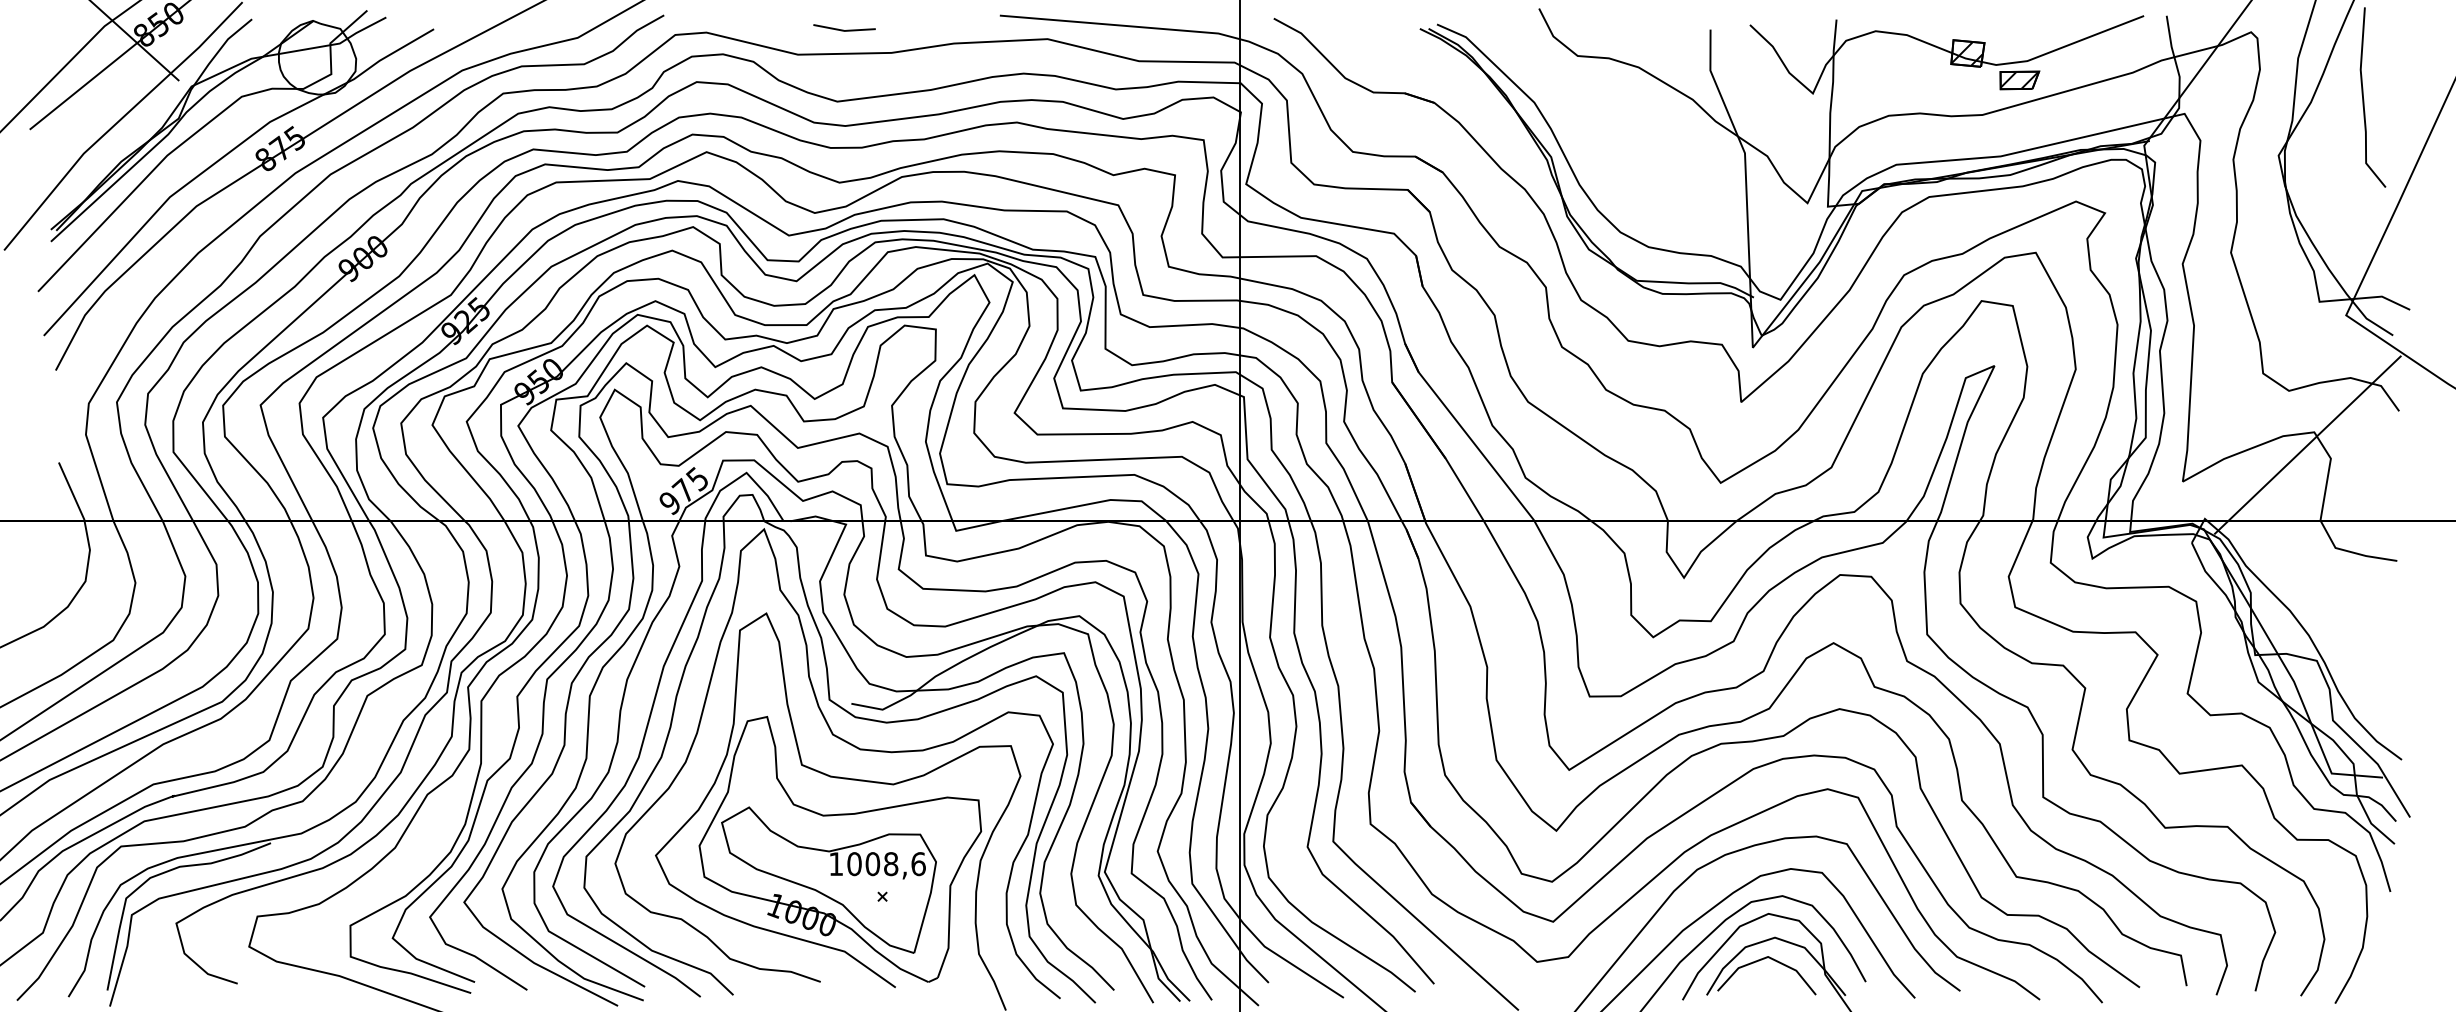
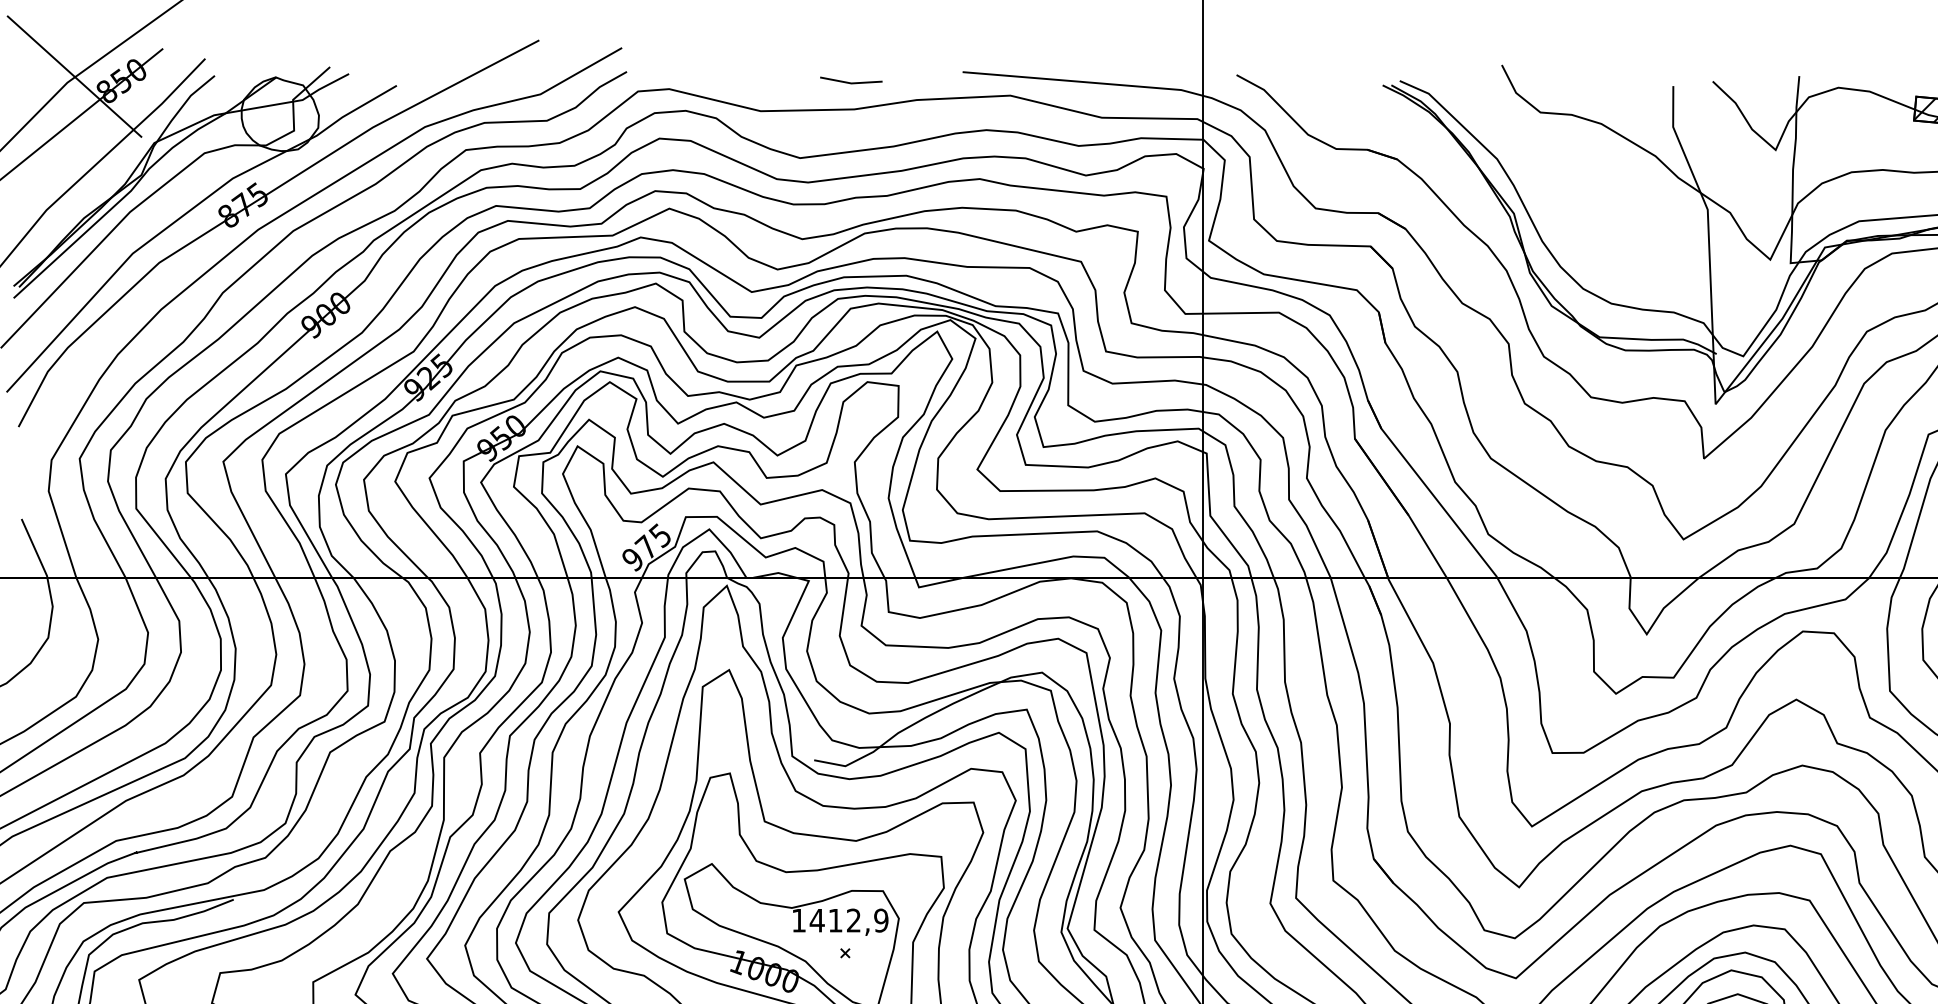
line: (843, 29) -> (850, 82), moved
text: (885, 864) -> (848, 921), 1008,6 -> 1412,9

